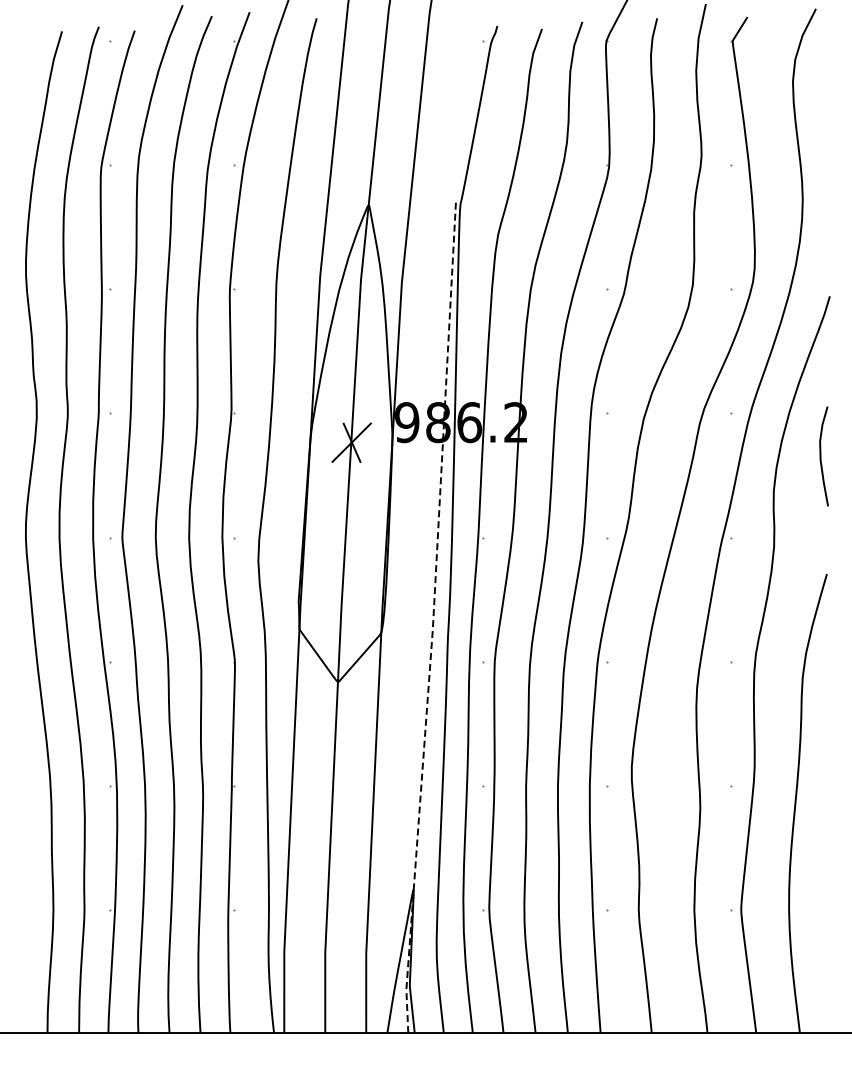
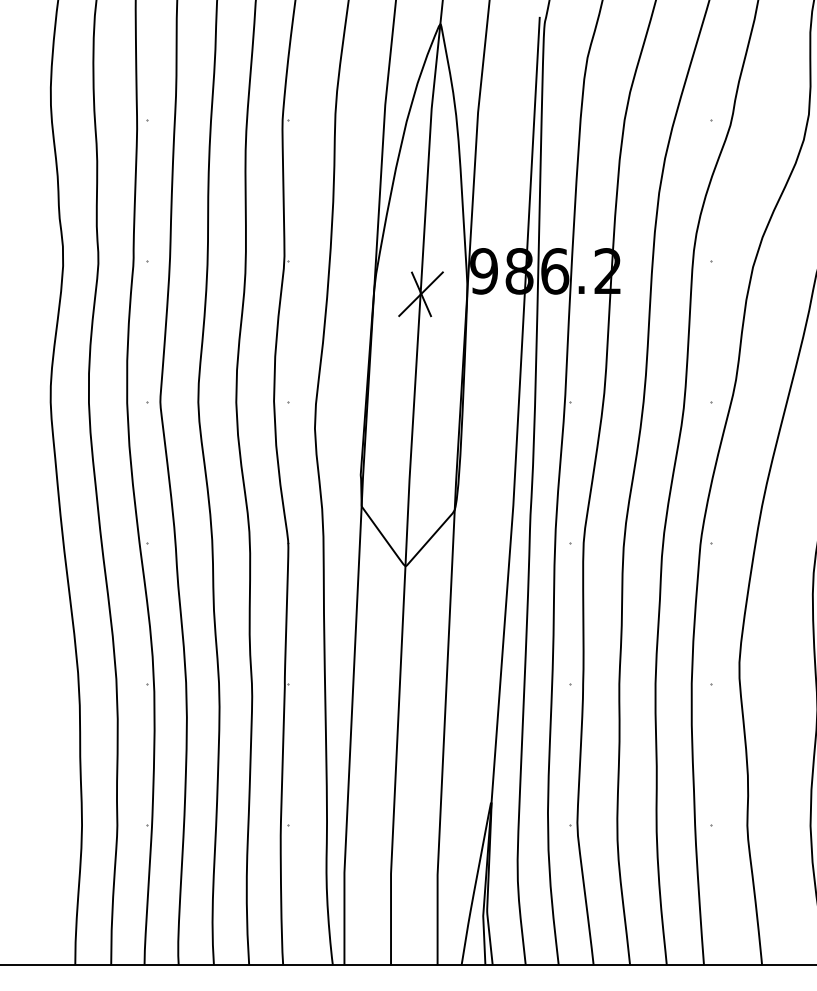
line: (433, 617) -> (514, 492), dashed -> solid

